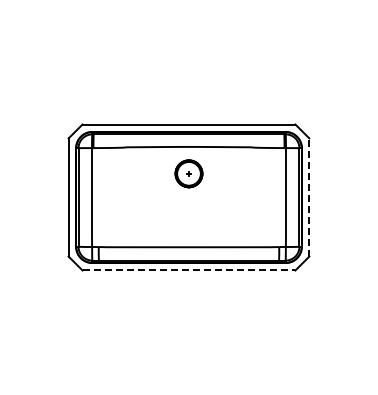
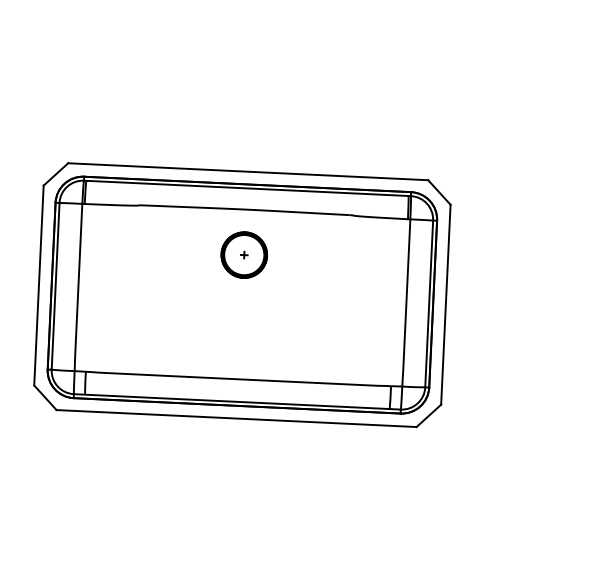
line: (309, 197) -> (446, 304), dashed -> solid
line: (189, 270) -> (237, 418), dashed -> solid

